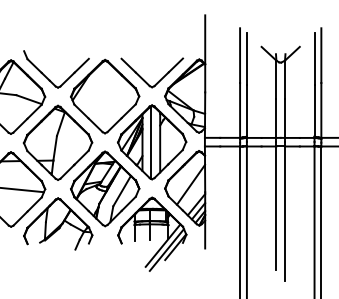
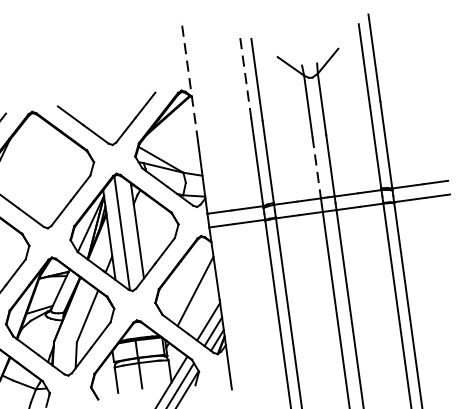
line: (205, 53) -> (190, 79), solid -> dashed
line: (240, 55) -> (246, 75), solid -> dashed
line: (276, 119) -> (317, 169), solid -> dashed

